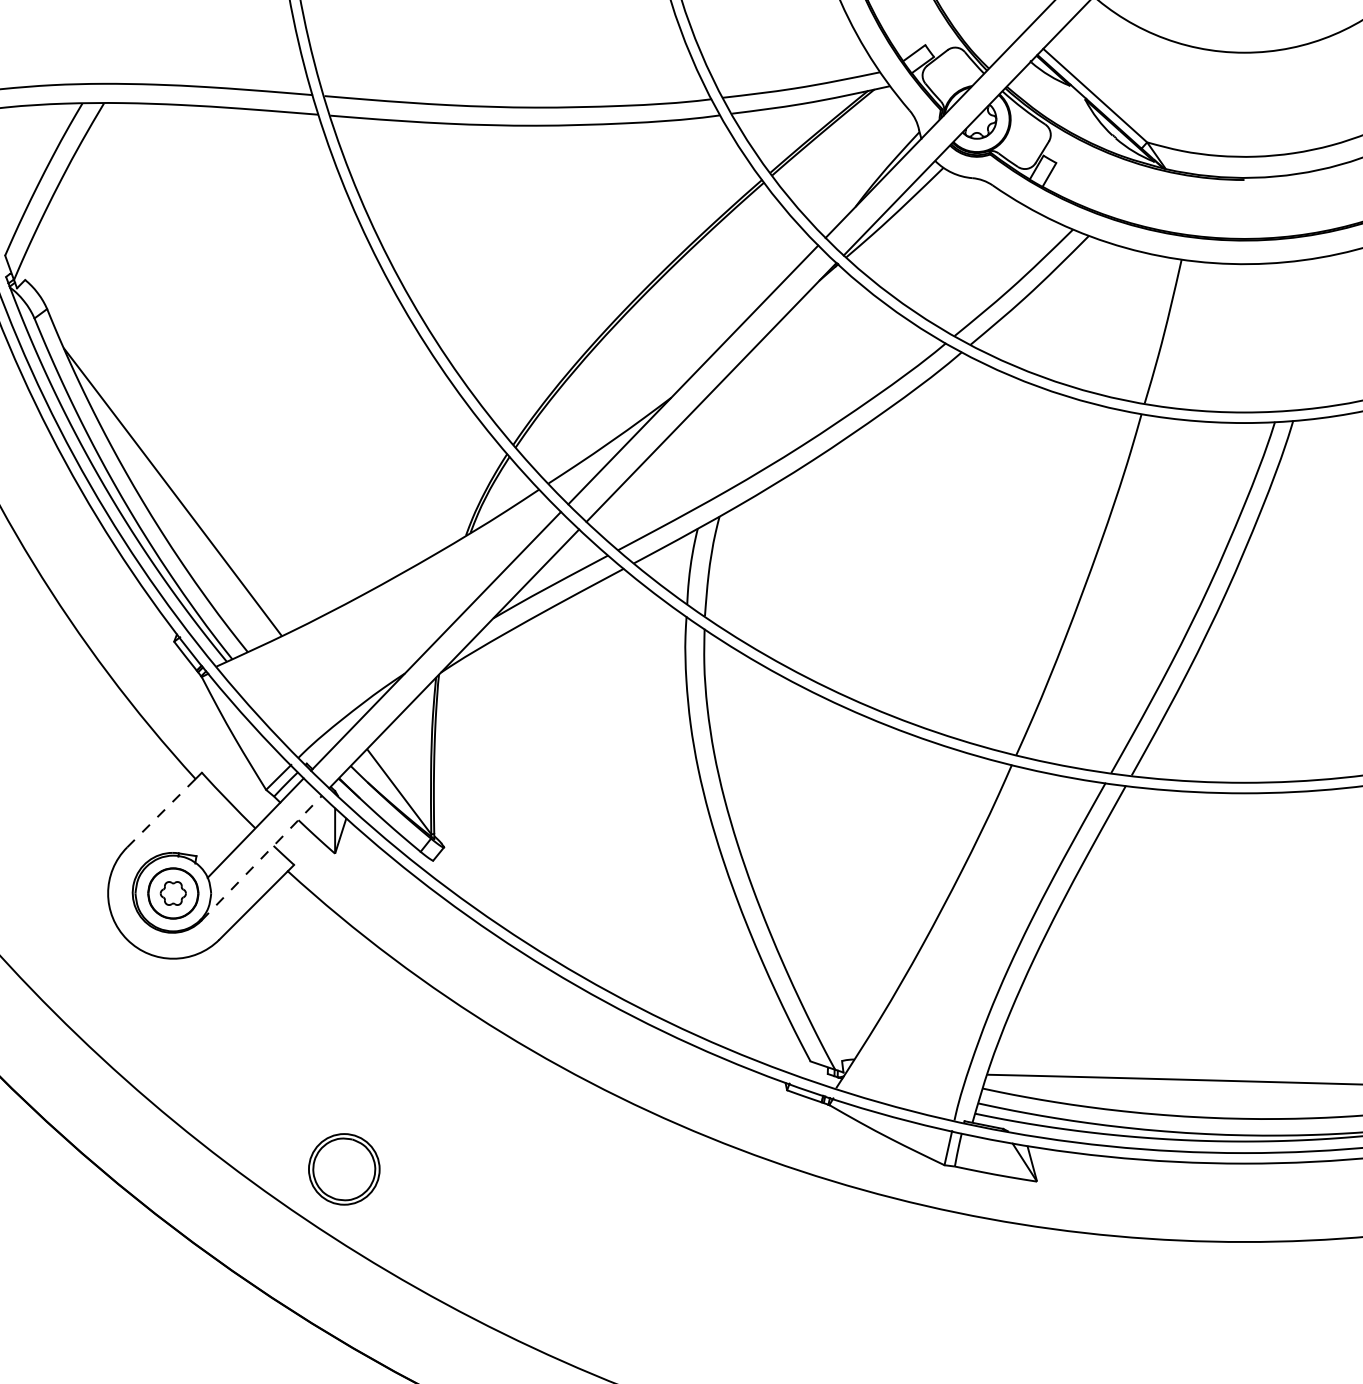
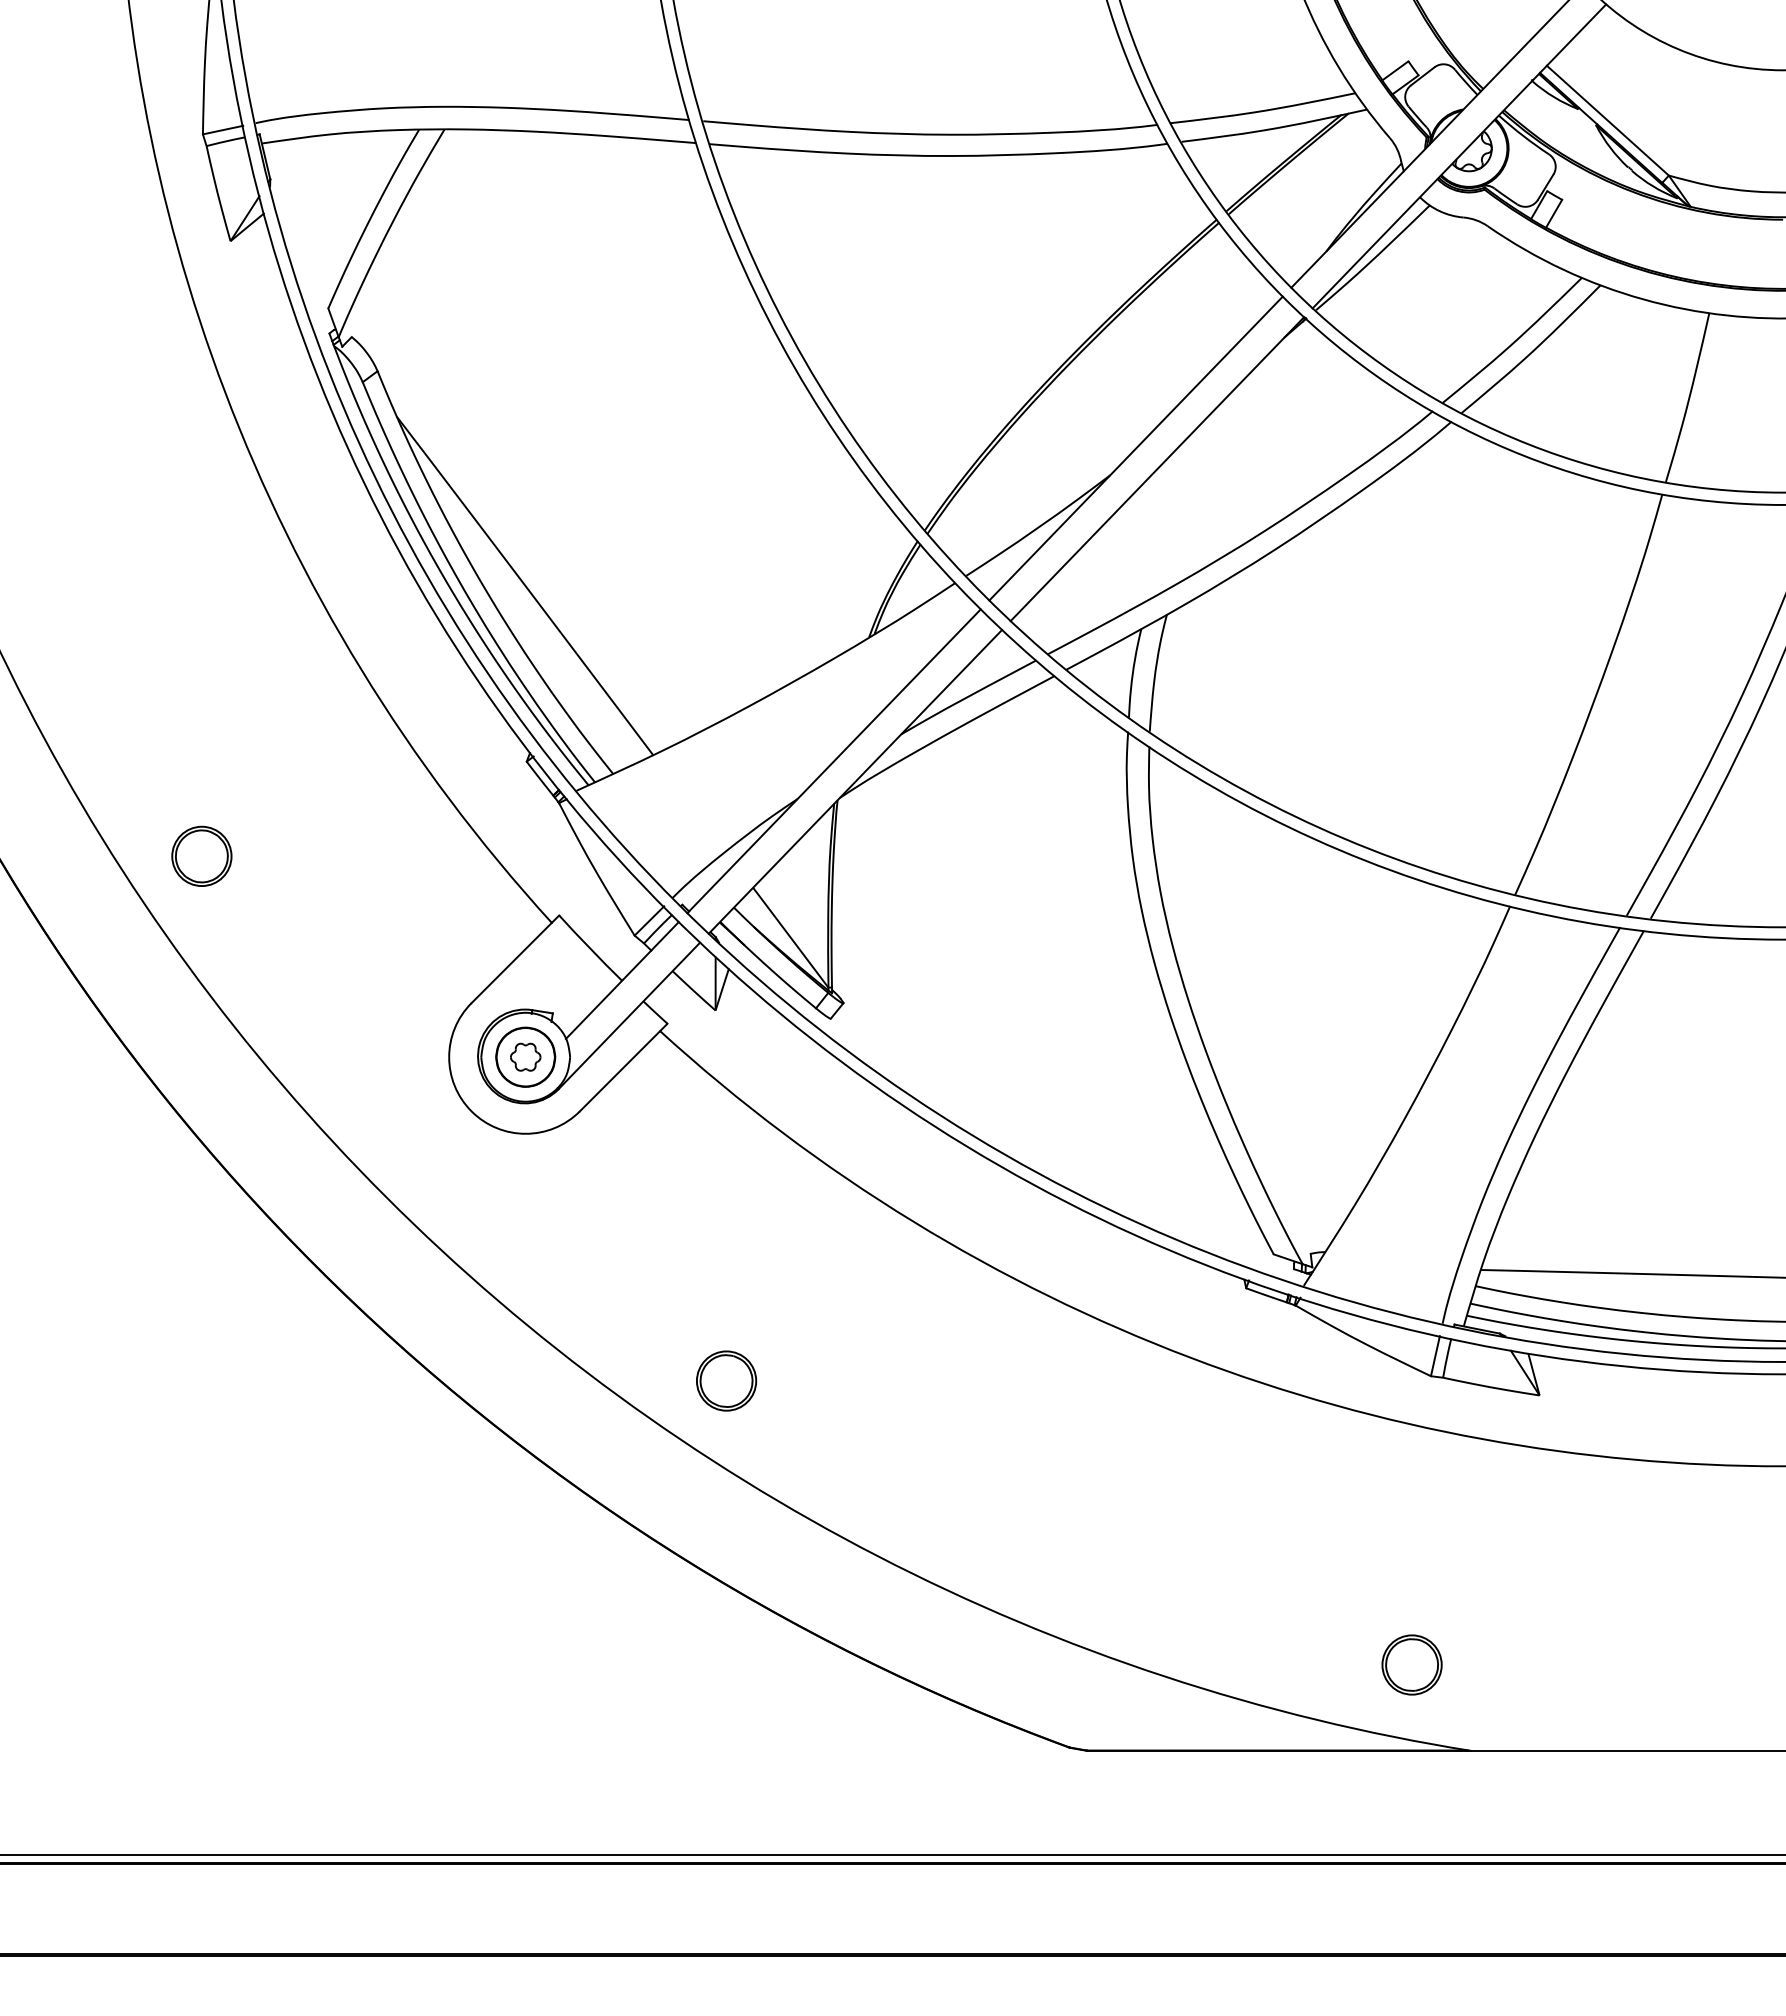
line: (161, 812) -> (511, 962), dashed -> solid
line: (261, 857) -> (629, 1015), dashed -> solid
part: (344, 1168) -> (726, 1380), size x0.71

